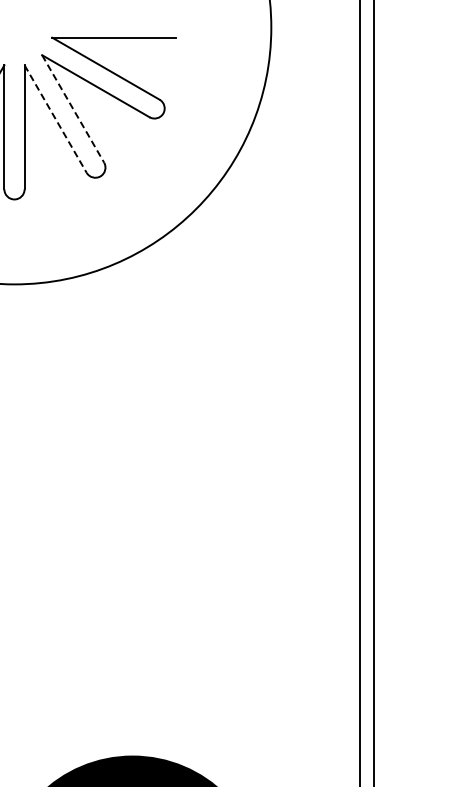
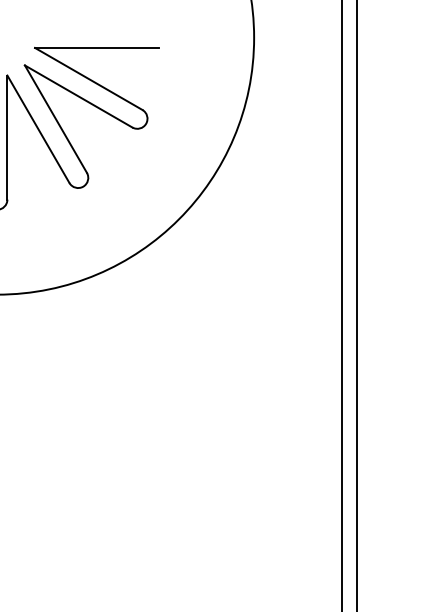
line: (73, 109) -> (56, 119), dashed -> solid
line: (55, 119) -> (38, 129), dashed -> solid

